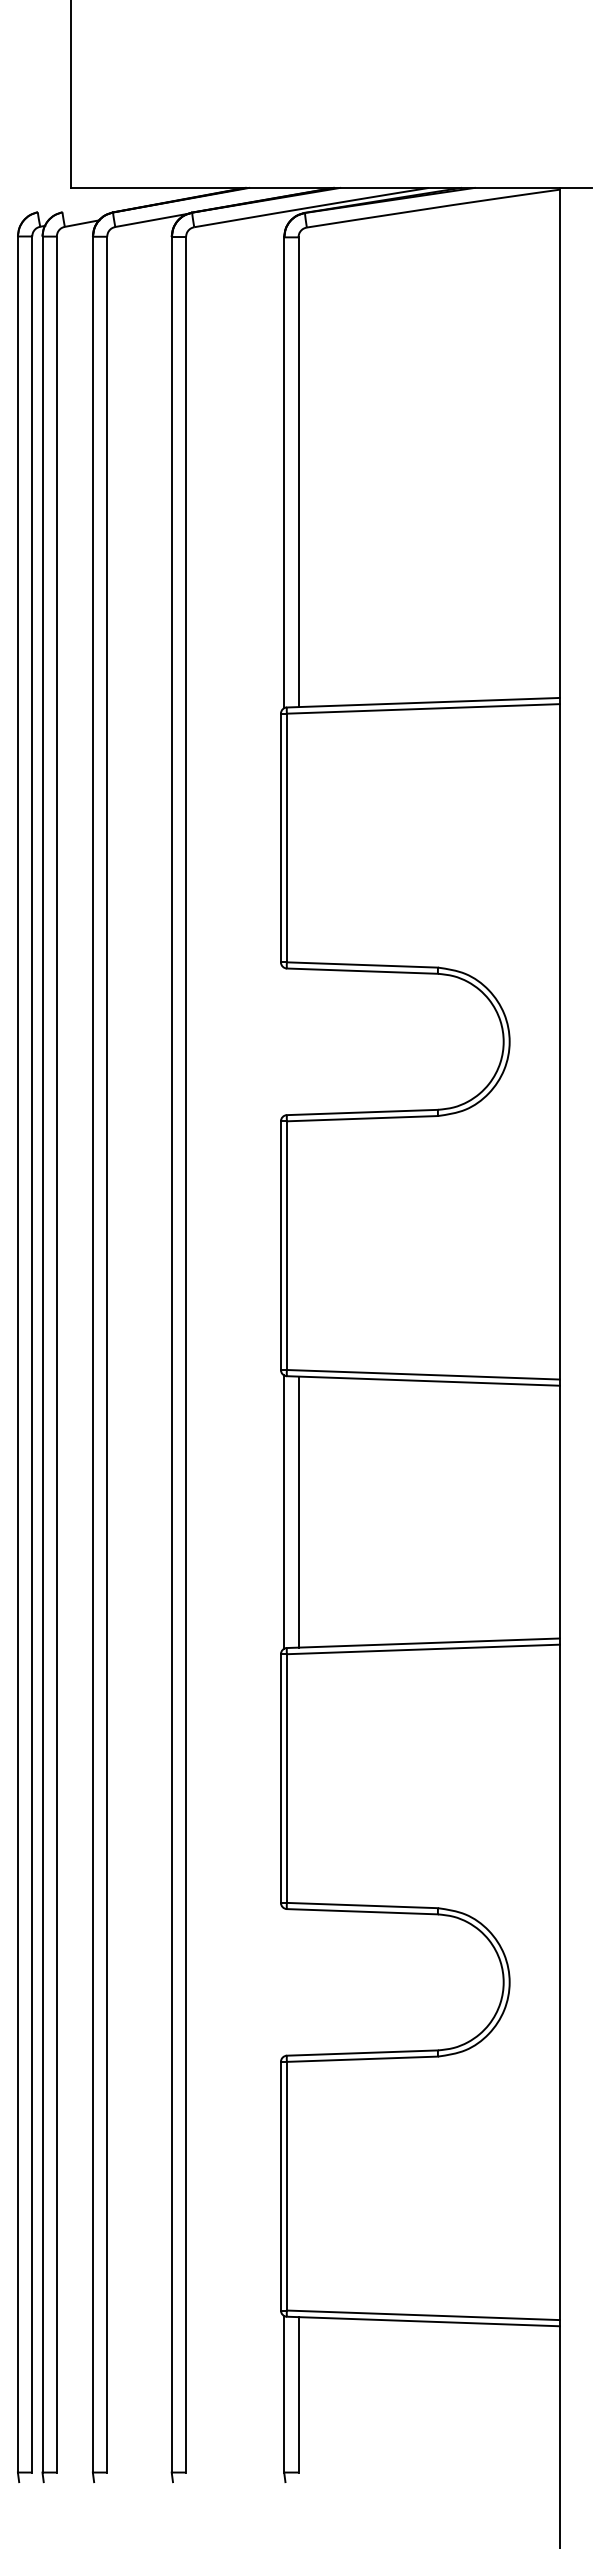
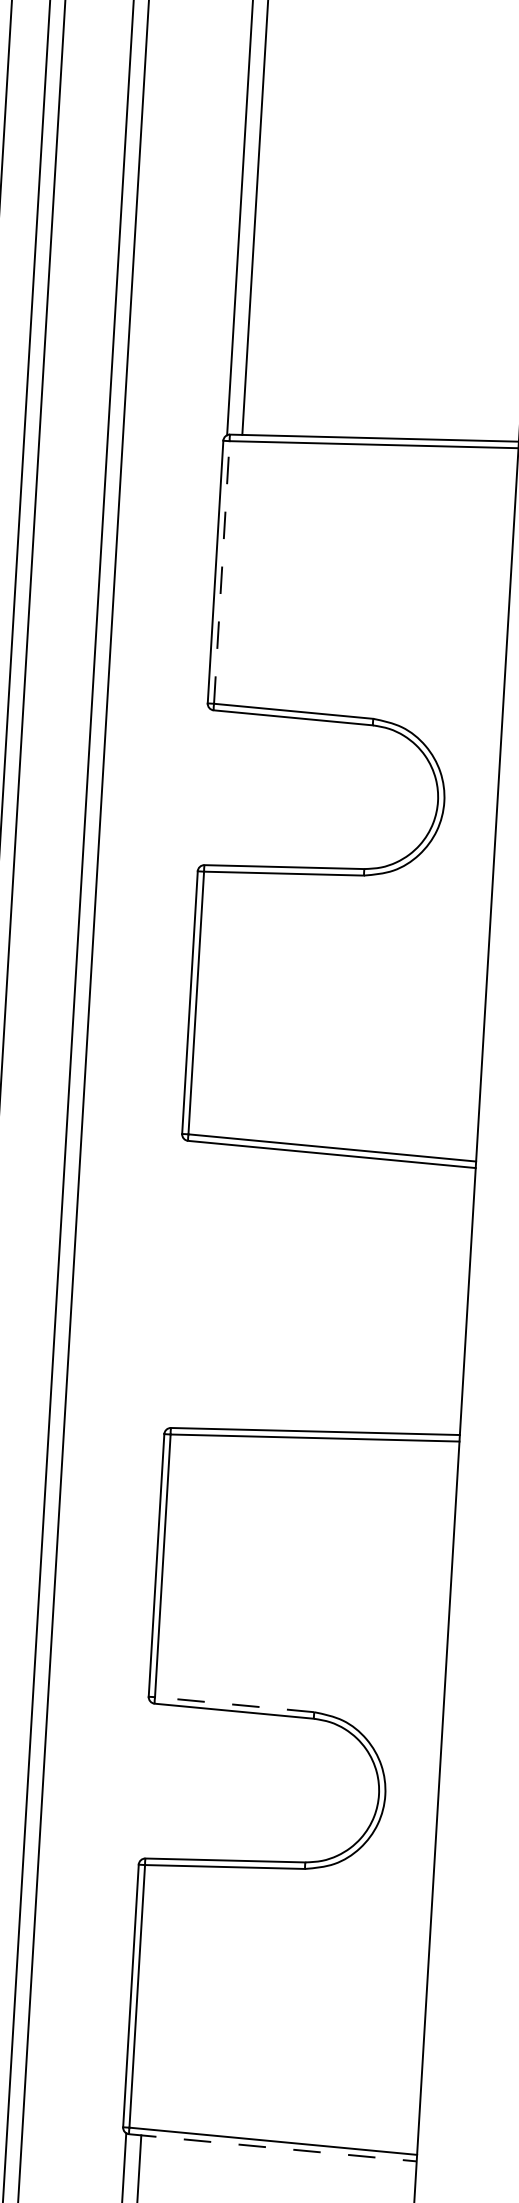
line: (286, 837) -> (221, 571), solid -> dashed
line: (284, 1511) -> (177, 1283), removed
line: (298, 1511) -> (191, 1284), removed
line: (362, 1905) -> (234, 1704), solid -> dashed
line: (423, 2321) -> (273, 2147), solid -> dashed

